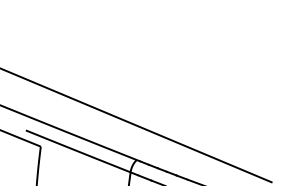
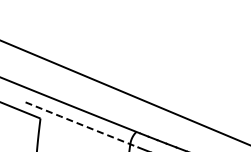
line: (82, 153) -> (82, 125), solid -> dashed

